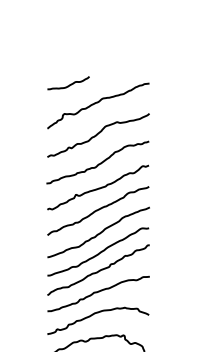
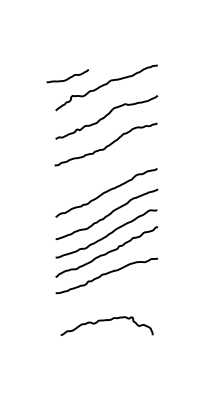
curve: (69, 84) -> (68, 77), moved
curve: (98, 187) -> (106, 169), removed
curve: (95, 314) -> (103, 296), removed

